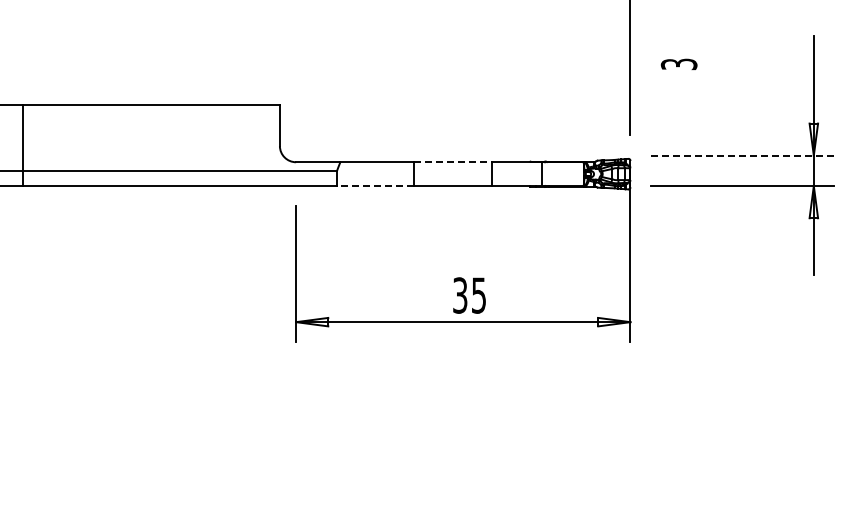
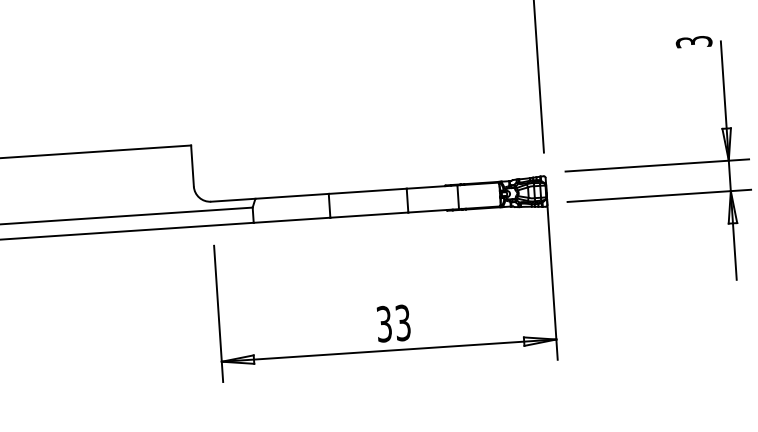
text: (678, 63) -> (693, 41), moved
line: (742, 155) -> (657, 165), dashed -> solid
line: (452, 162) -> (367, 191), dashed -> solid
line: (374, 186) -> (291, 220), dashed -> solid
text: (479, 295) -> (403, 322), 35 -> 33

